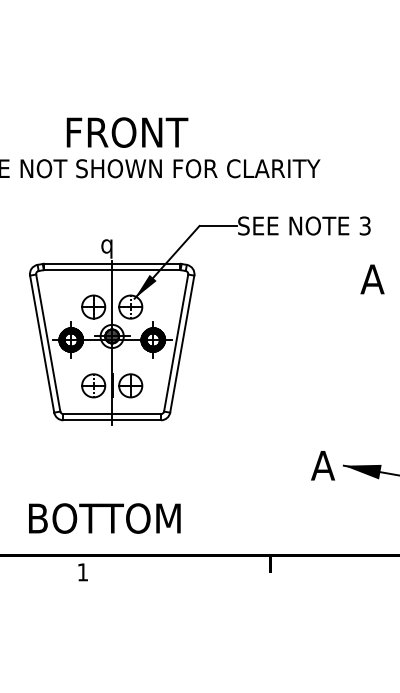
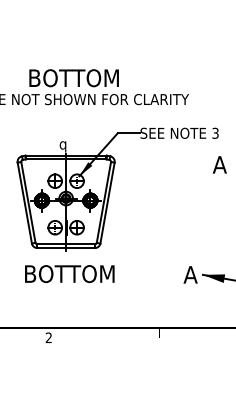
text: (124, 133) -> (73, 78), FRONT -> BOTTOM
text: (104, 519) -> (69, 274), moved
text: (82, 571) -> (48, 337), 1 -> 2

